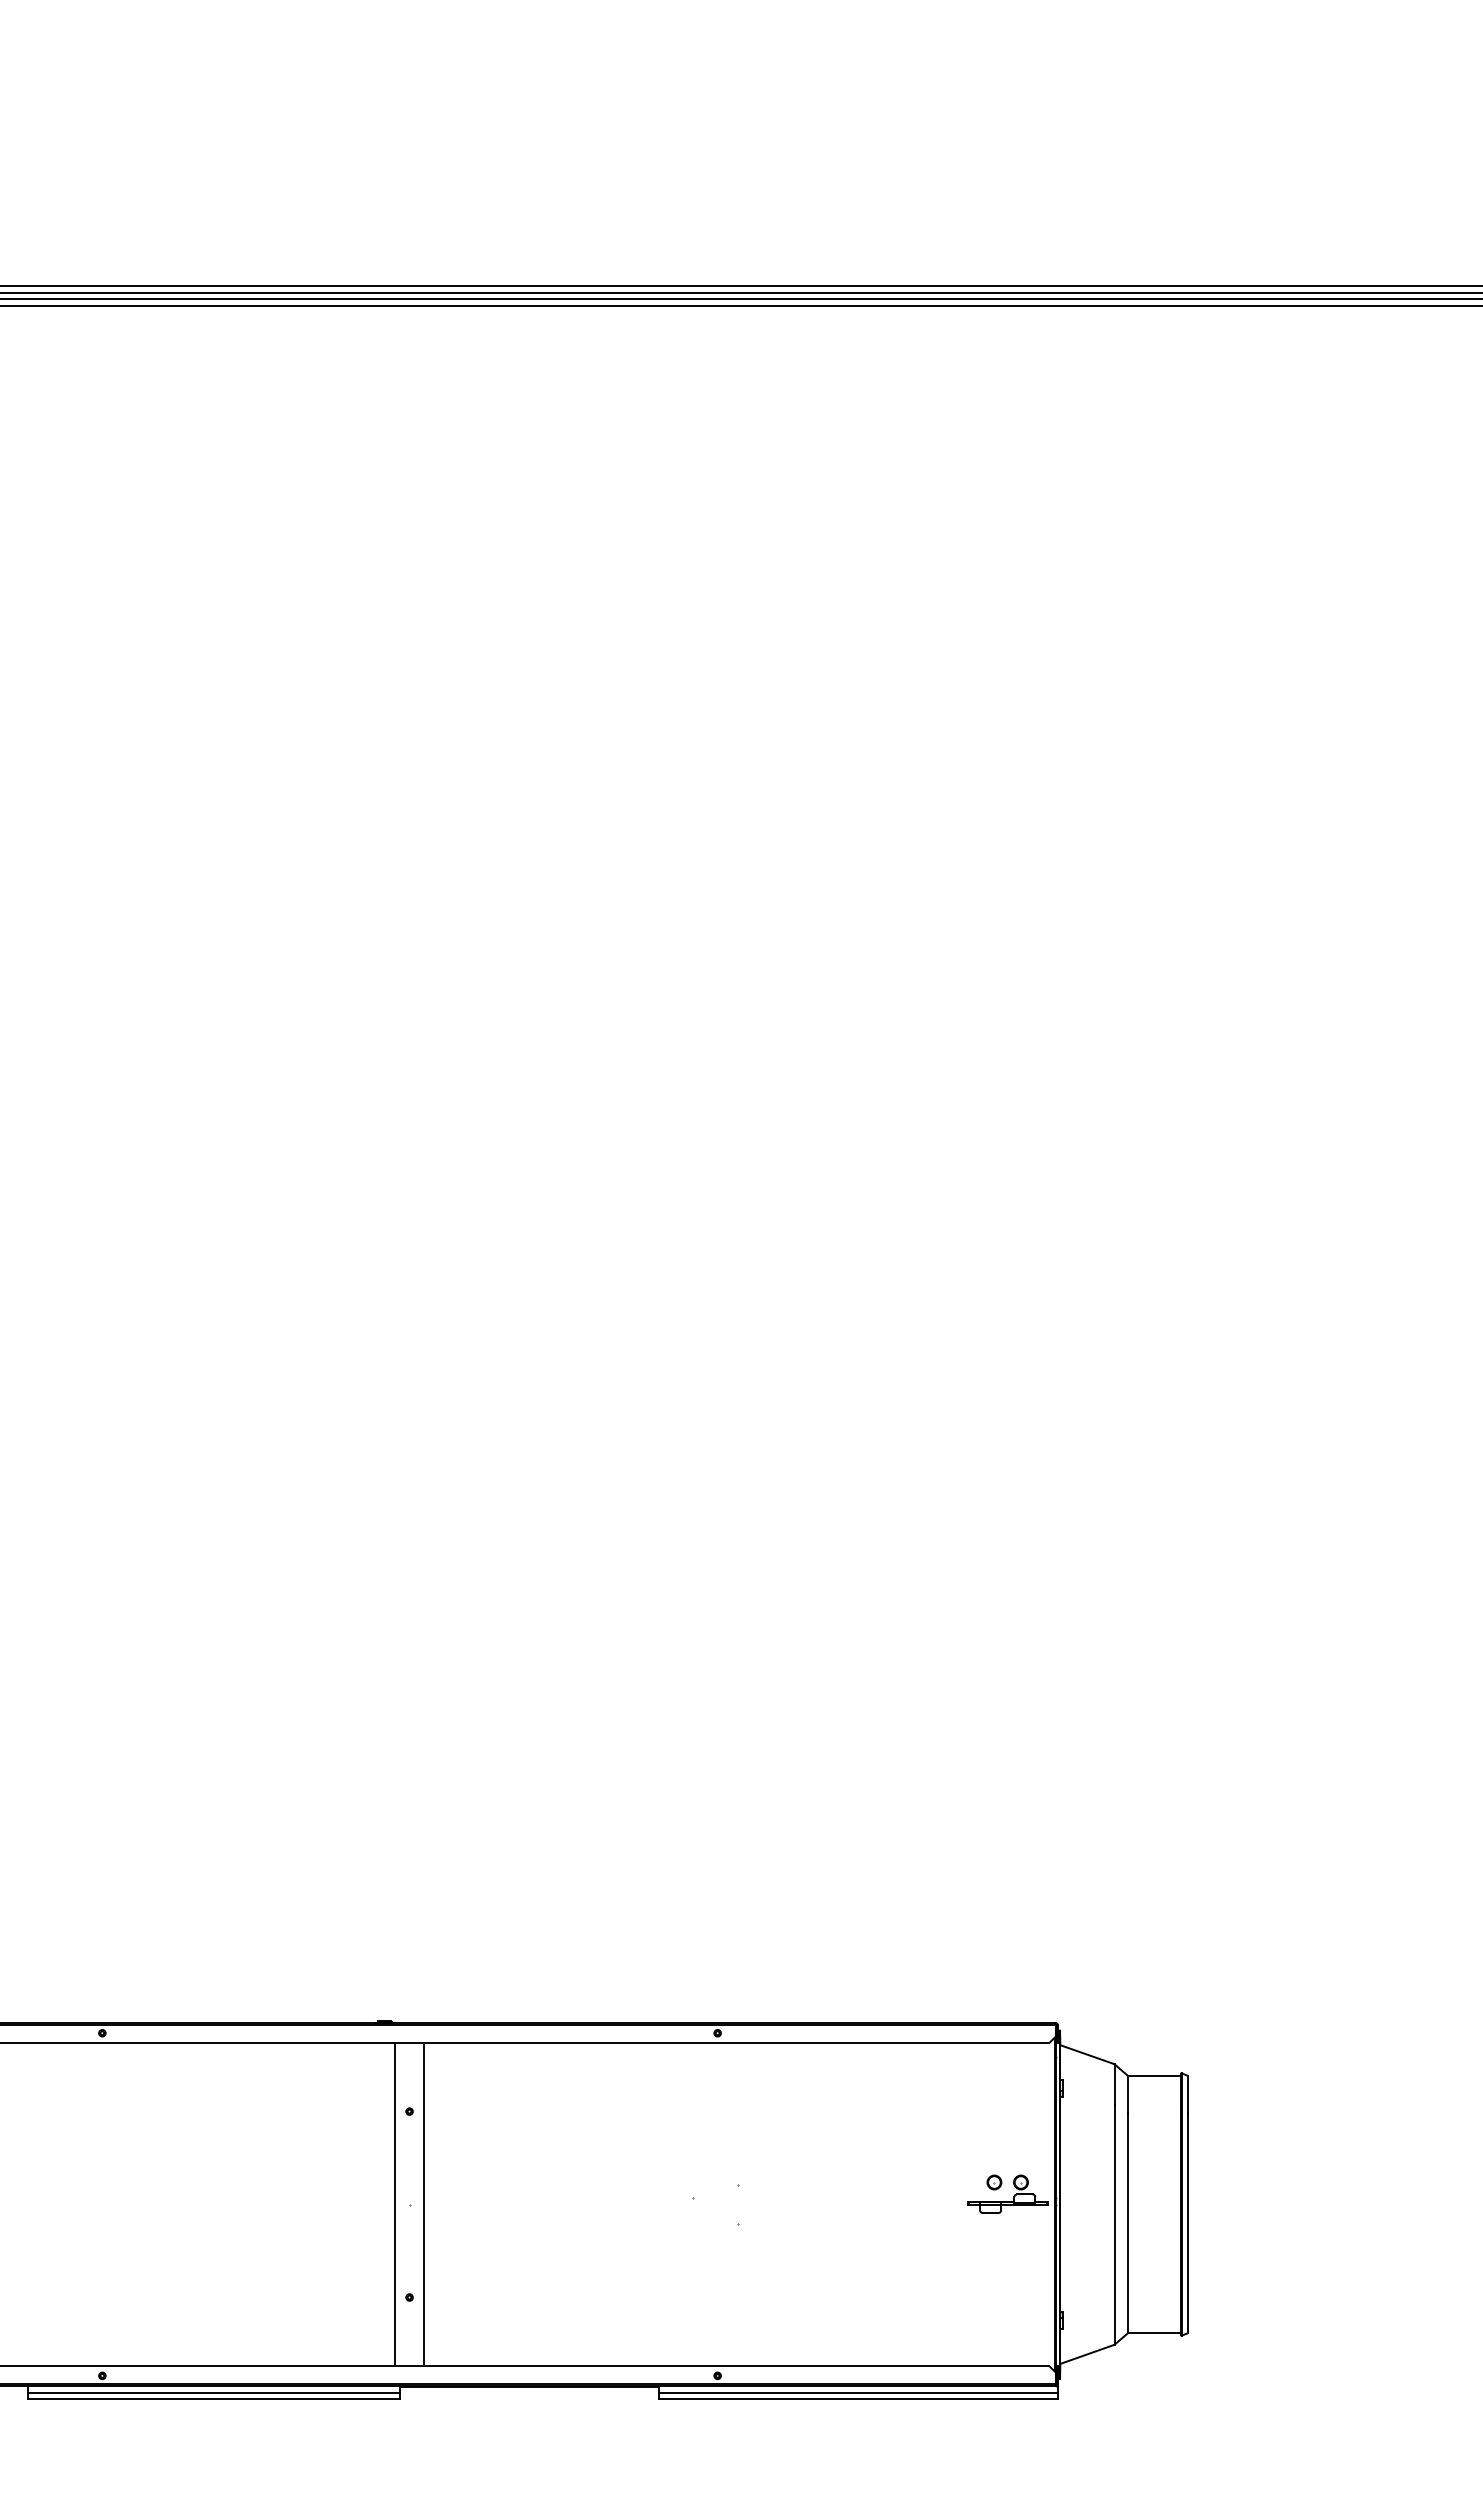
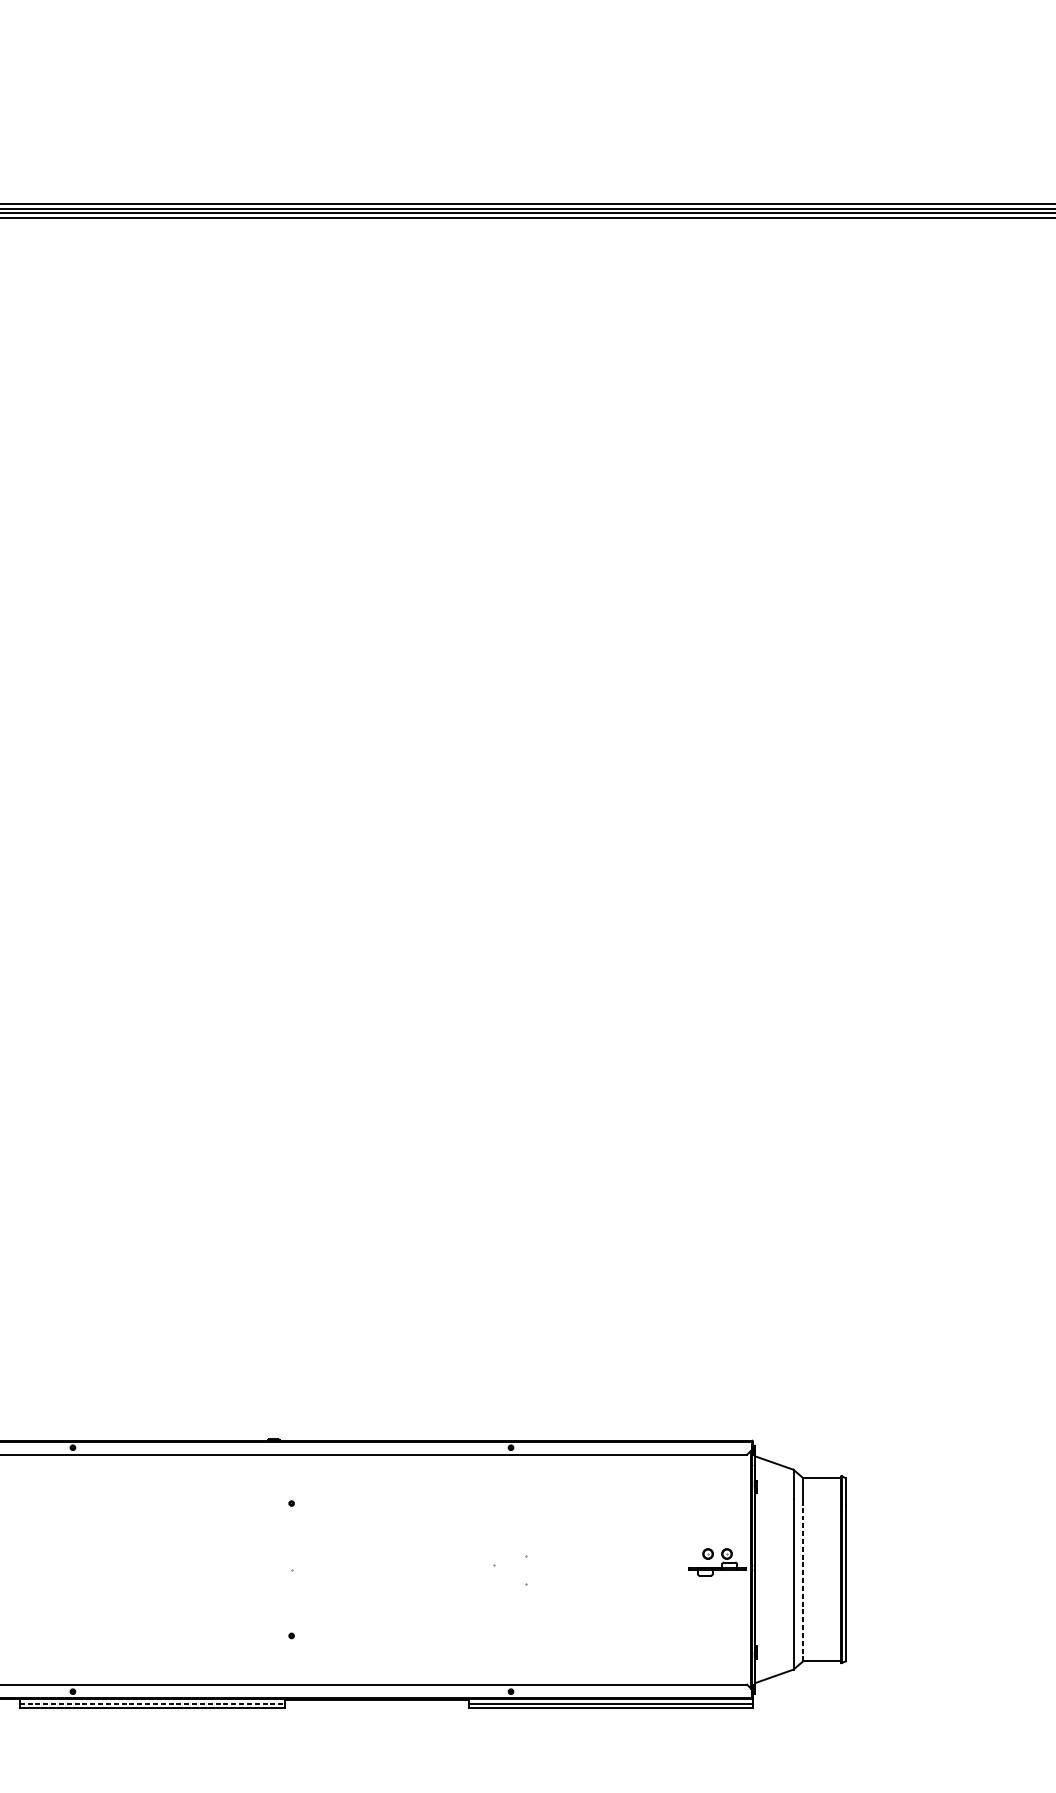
line: (395, 2204) -> (281, 1569), removed
line: (424, 2204) -> (302, 1569), removed
line: (1127, 2223) -> (802, 1583), solid -> dashed
line: (213, 2392) -> (152, 1703), solid -> dashed

